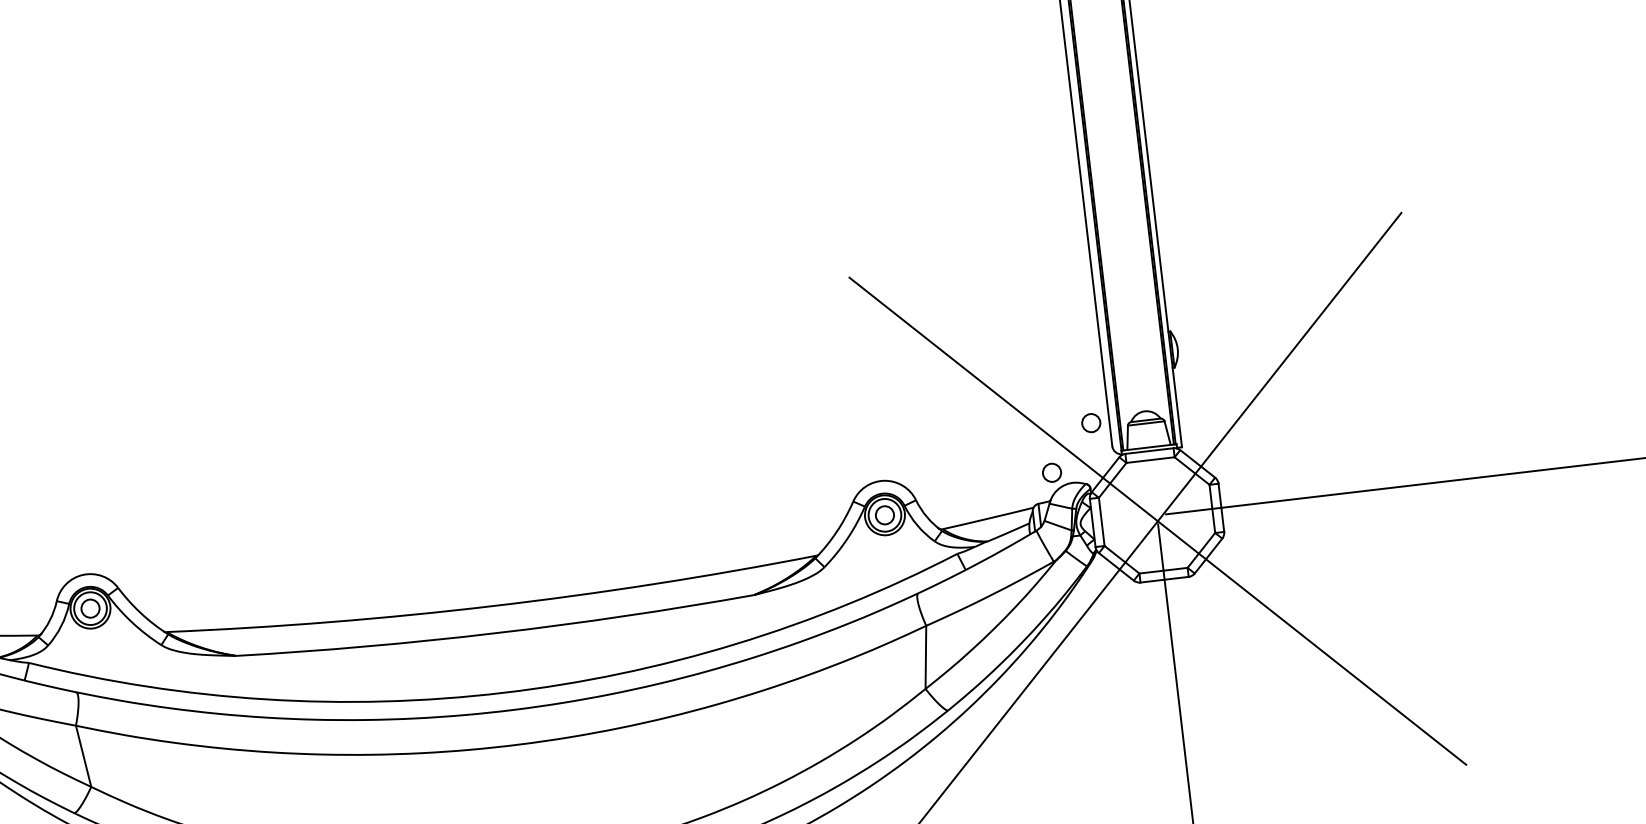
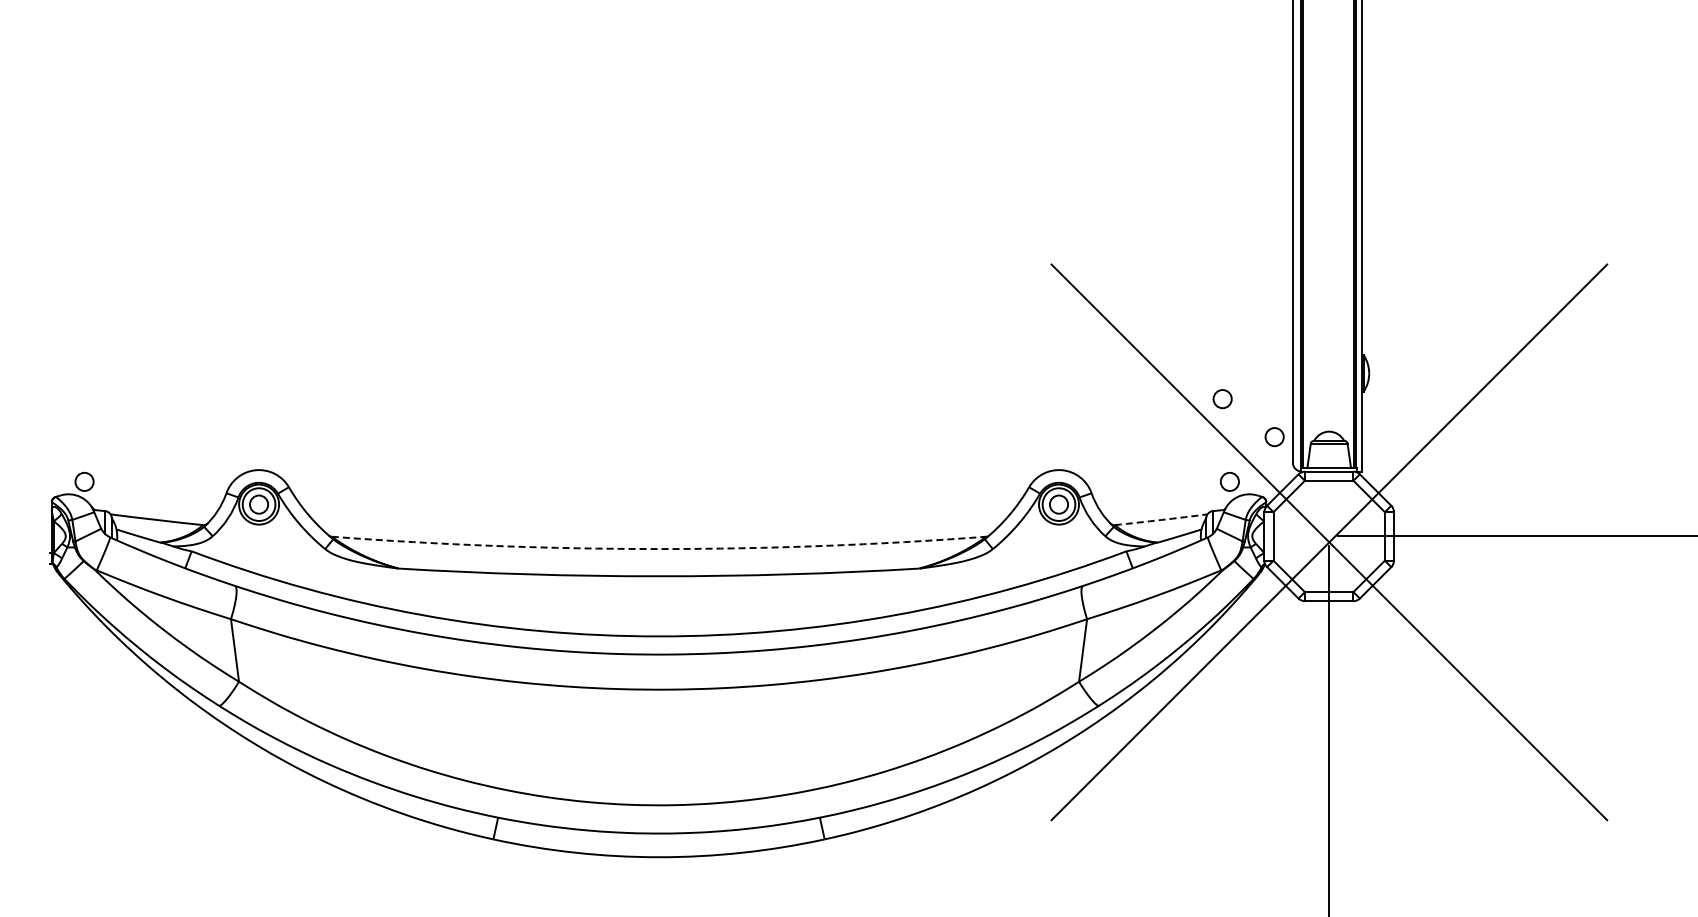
circle: (1035, 391) -> (1222, 399), added
arc: (988, 519) -> (1161, 520), solid -> dashed
arc: (493, 606) -> (659, 549), solid -> dashed

